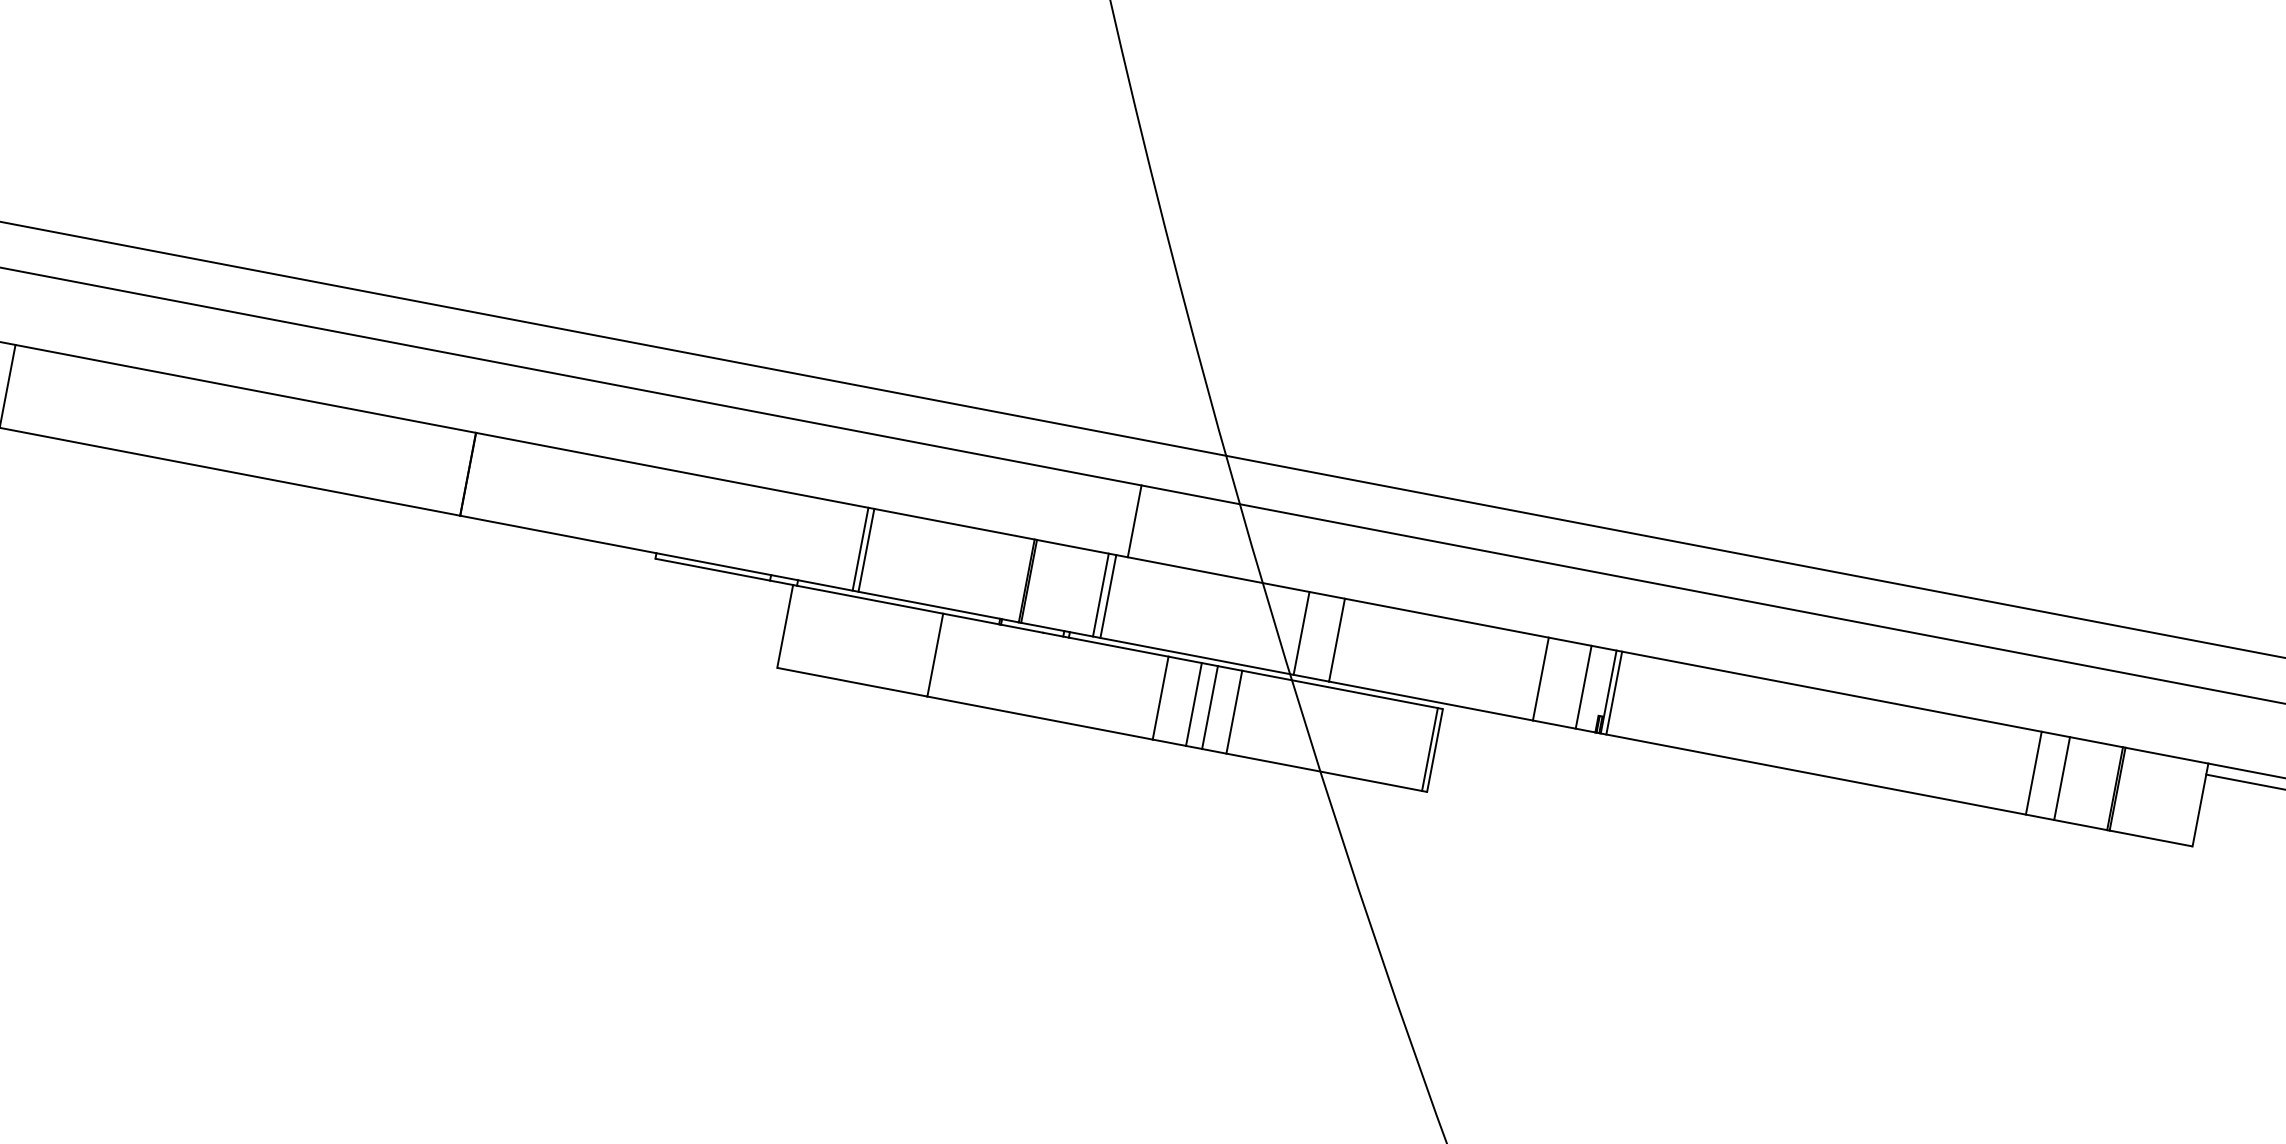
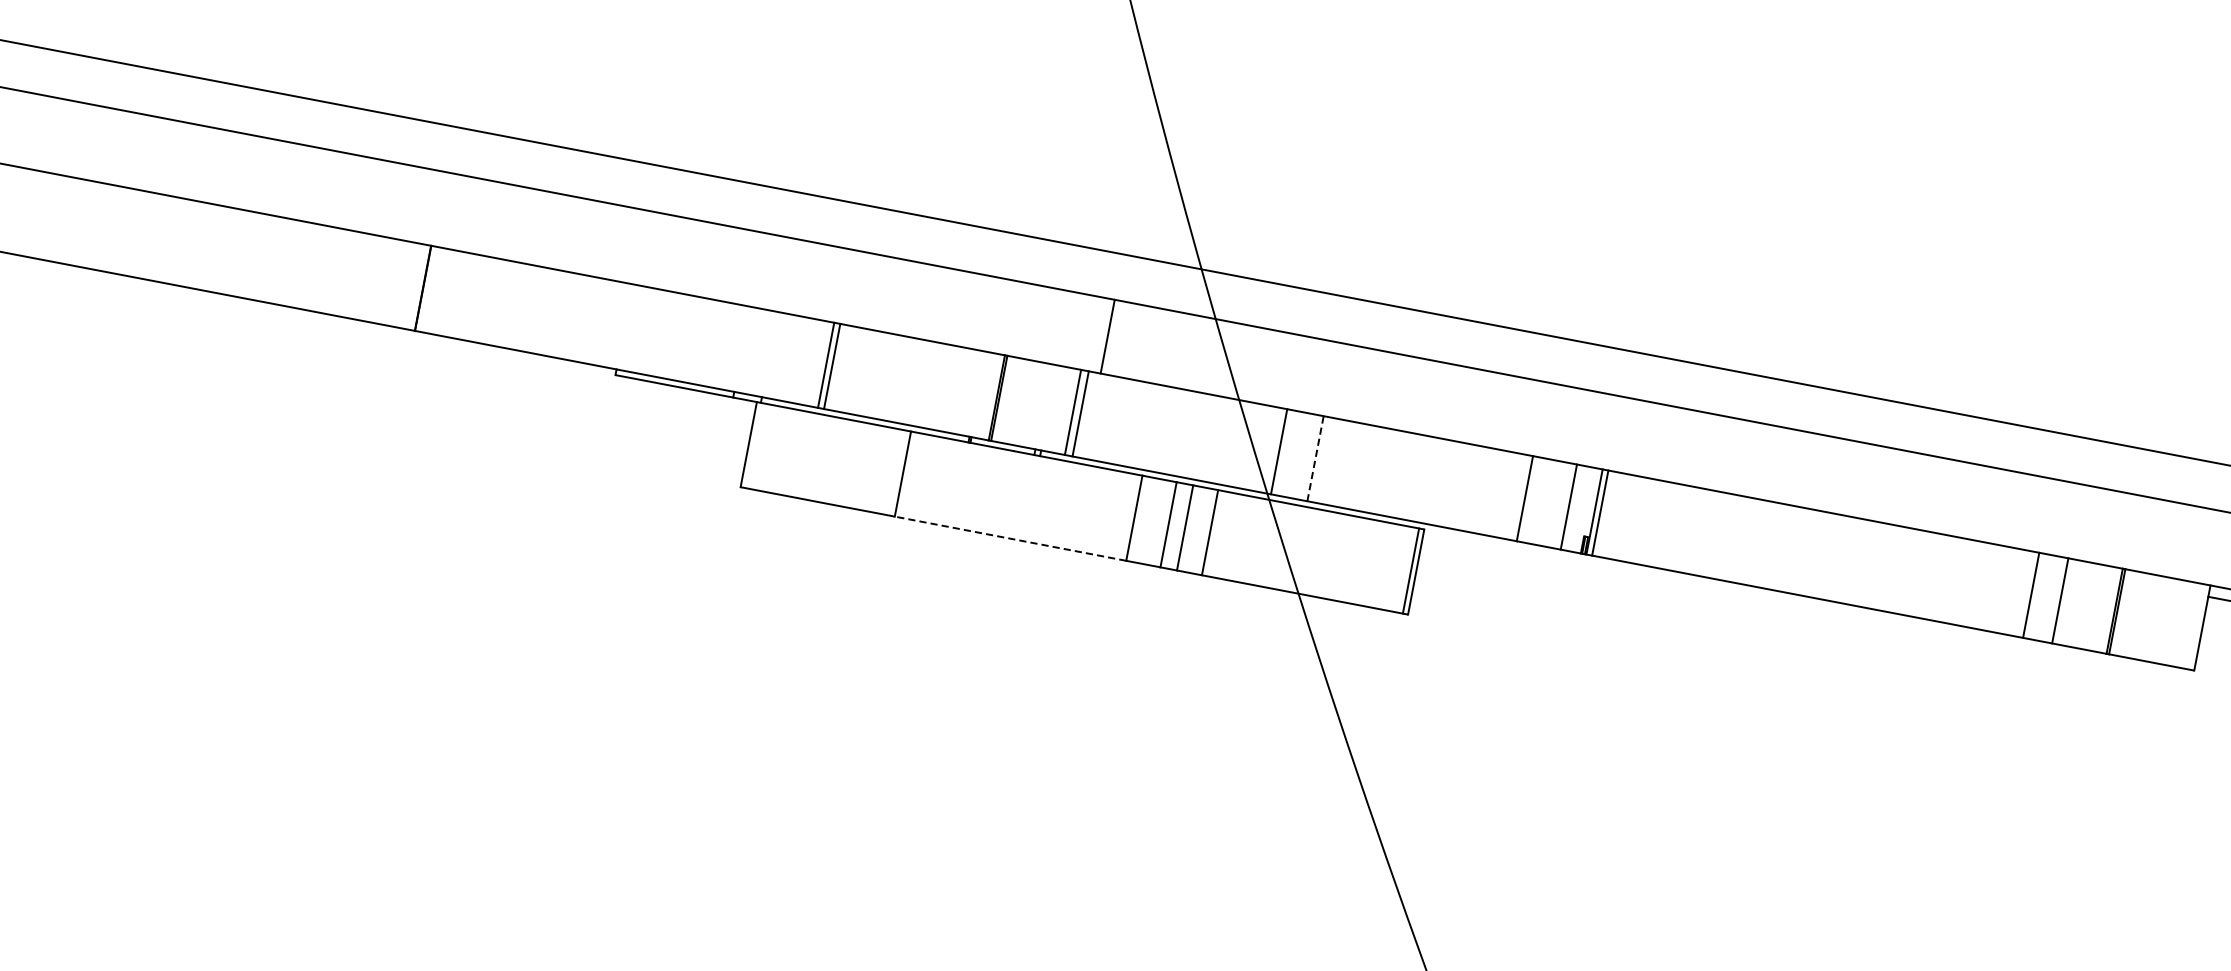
line: (1337, 639) -> (1316, 458), solid -> dashed
line: (1040, 718) -> (1010, 539), solid -> dashed

